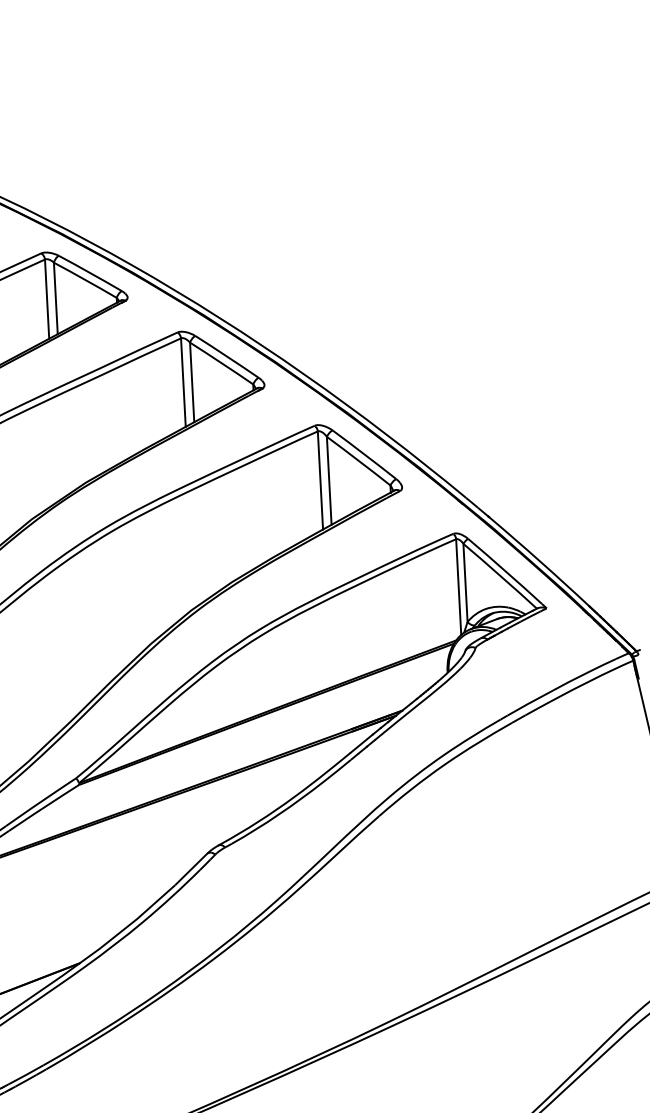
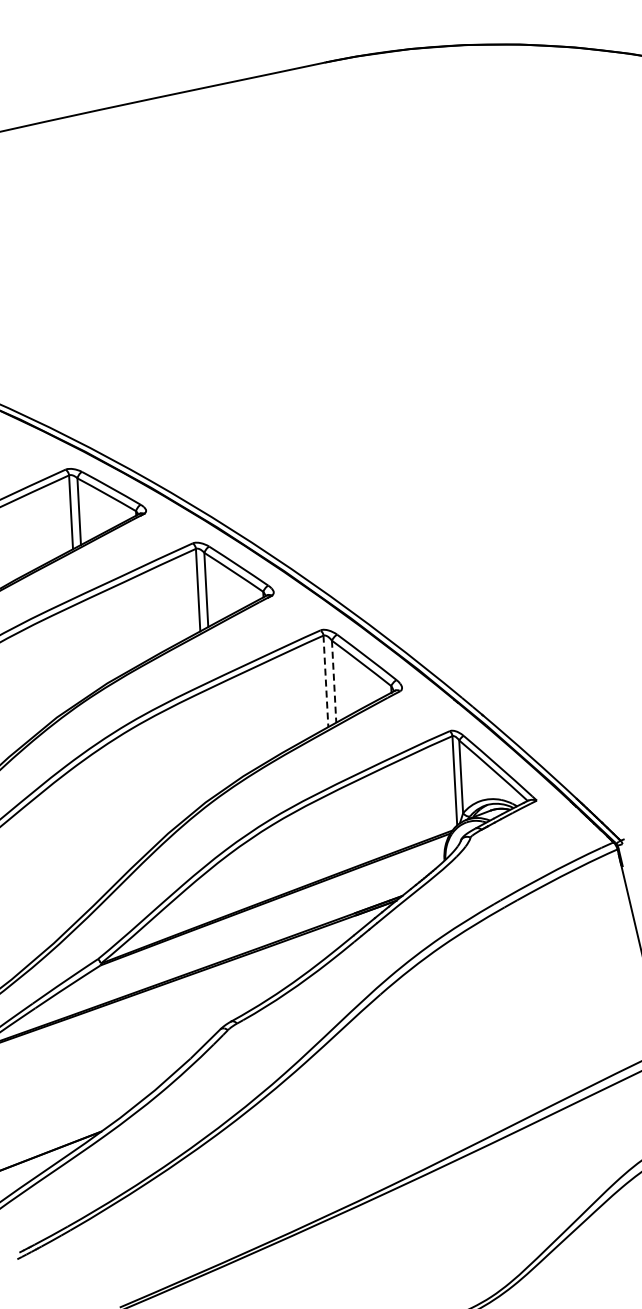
line: (319, 480) -> (325, 681), solid -> dashed
line: (329, 481) -> (334, 682), solid -> dashed

